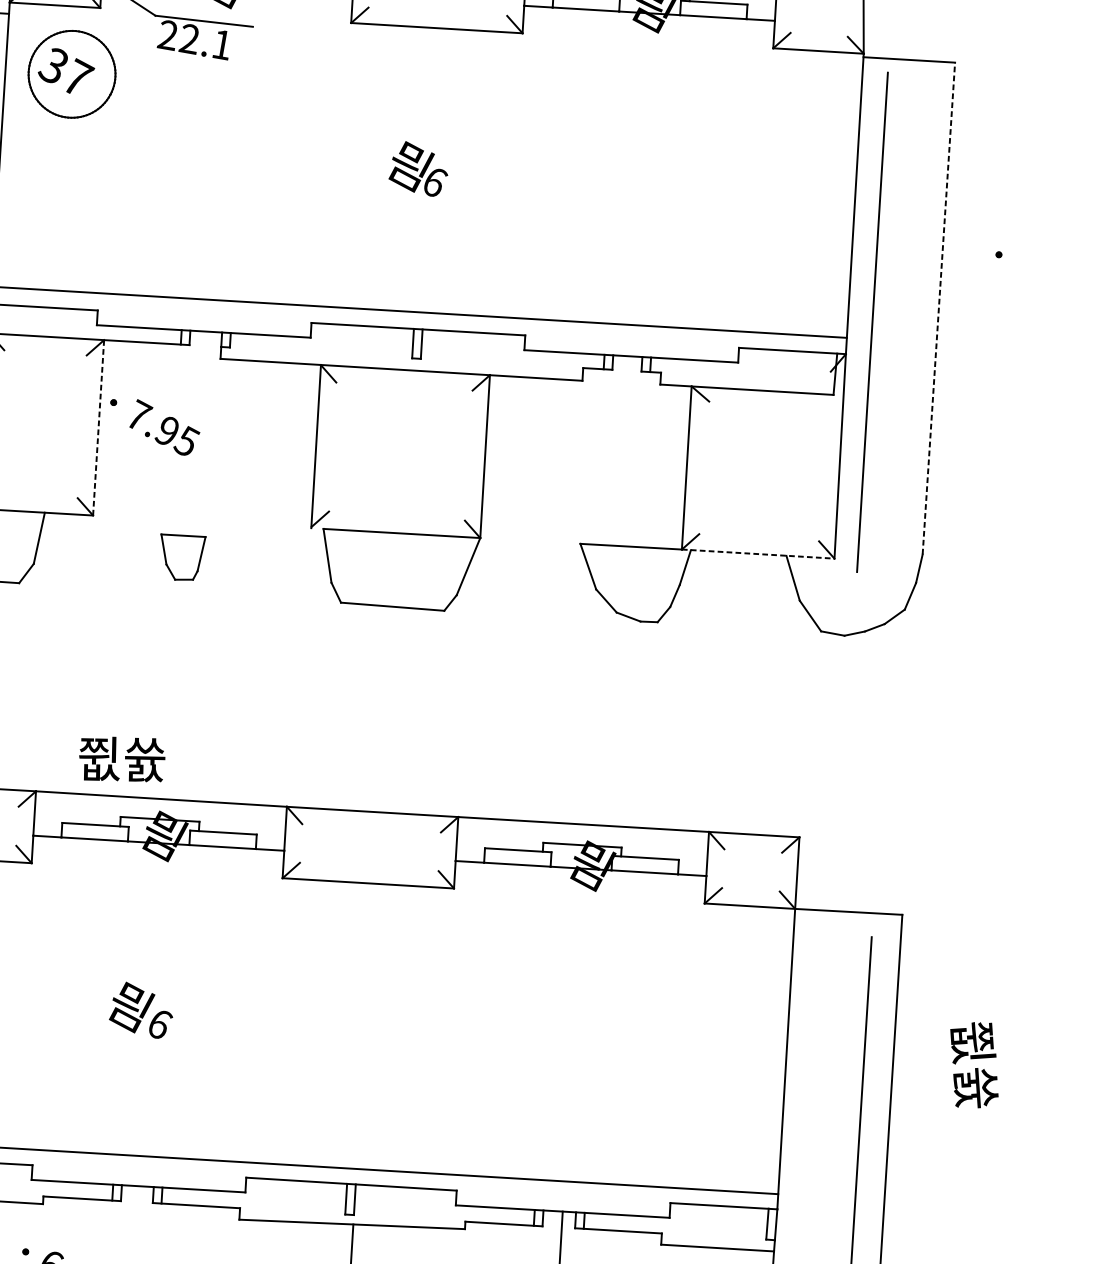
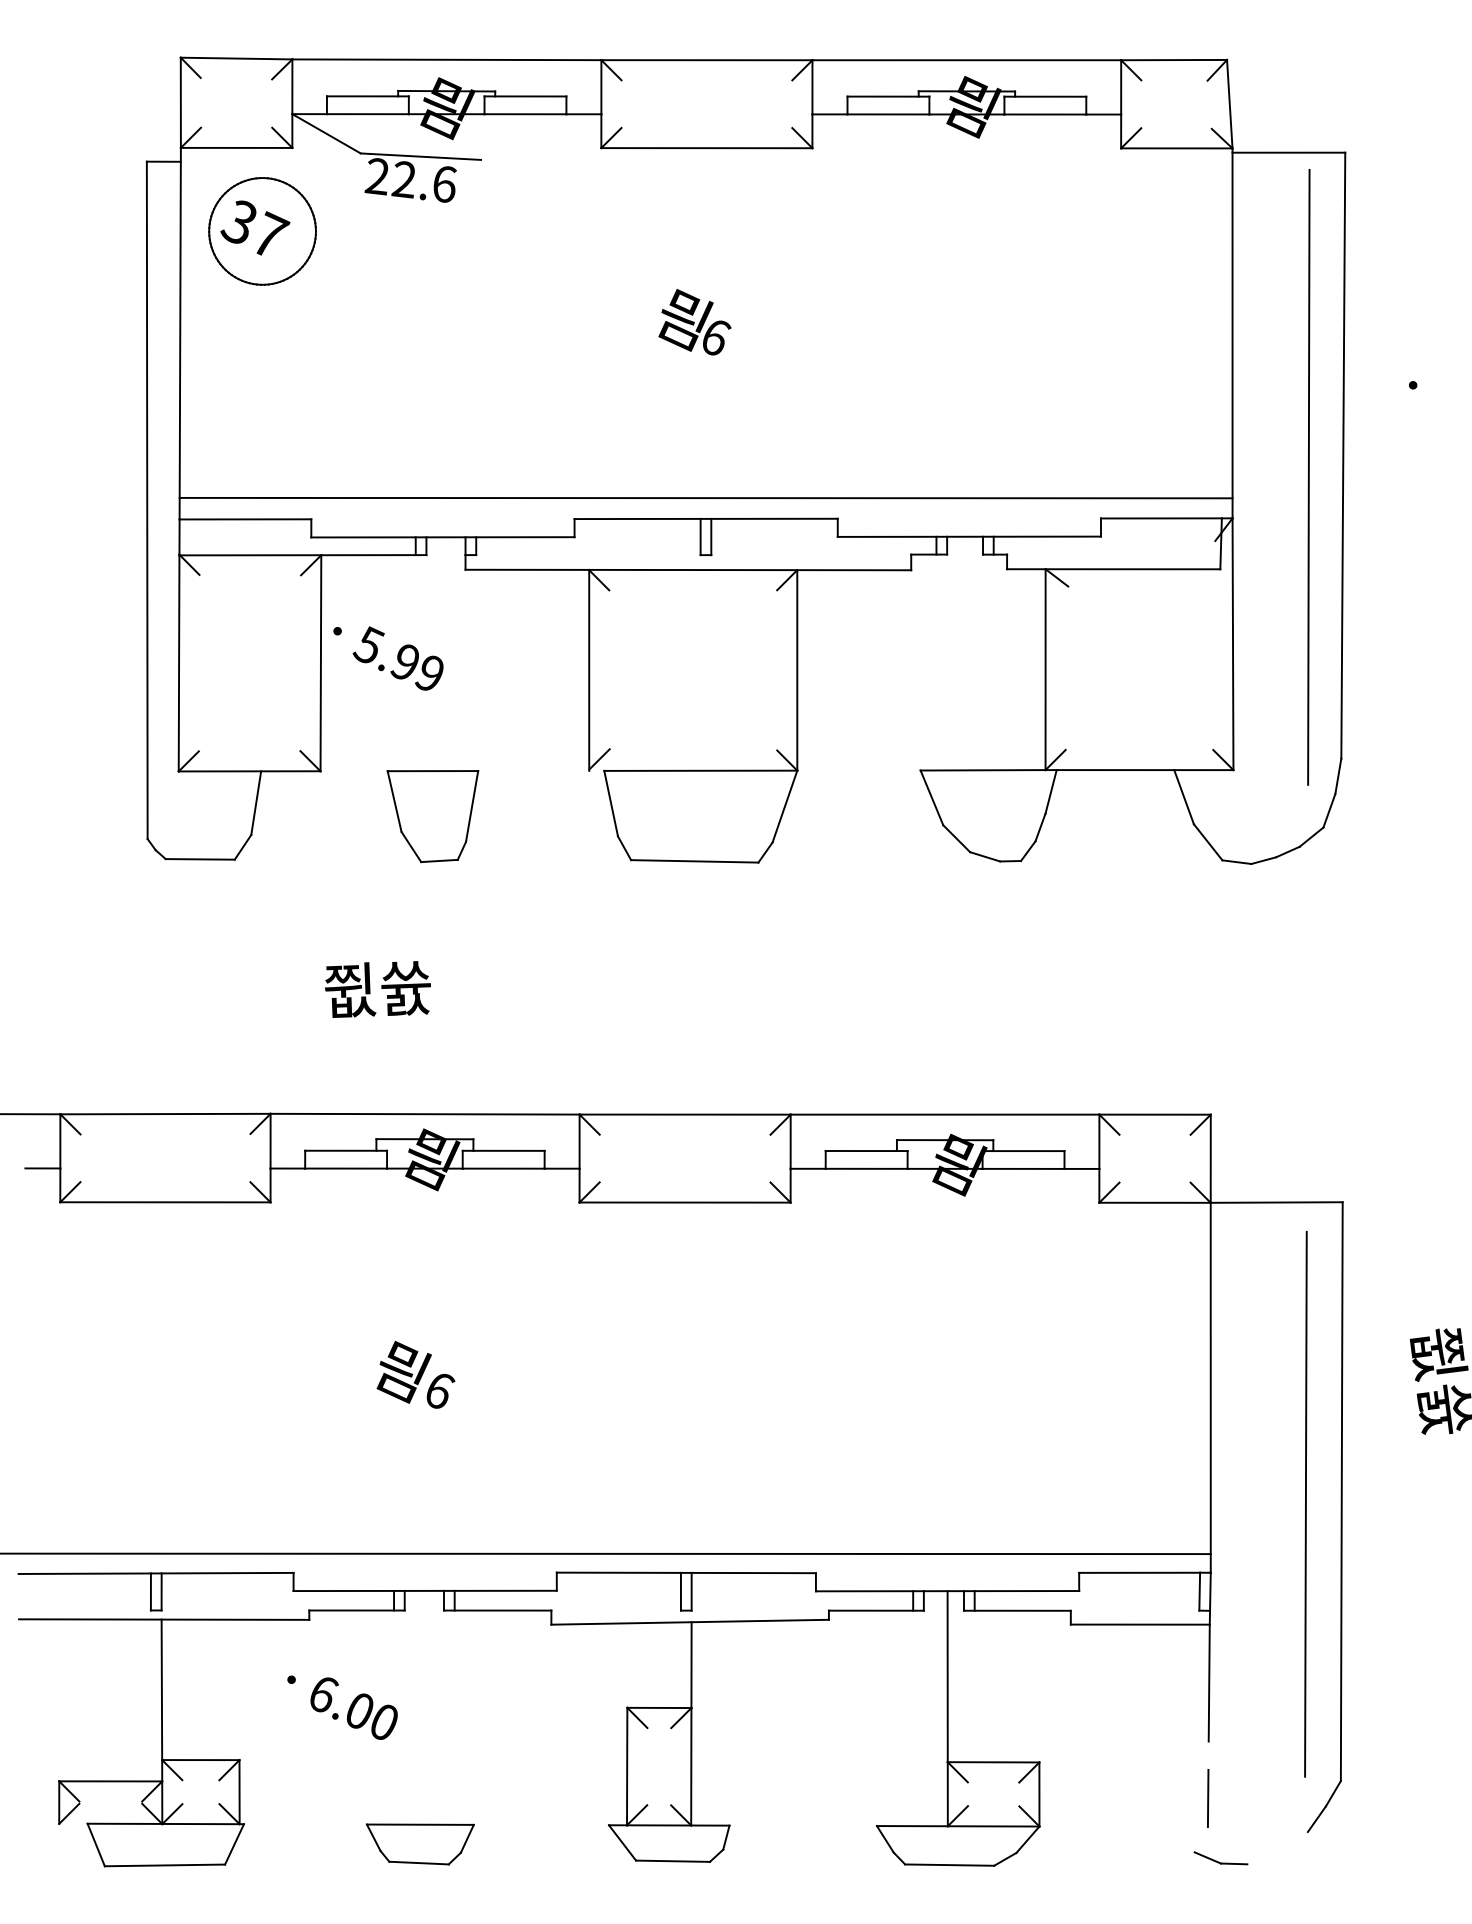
text: (222, 45) -> (444, 184), 22.1 -> 22.6
line: (939, 308) -> (1343, 455), dashed -> solid
line: (872, 322) -> (1308, 477), moved
line: (98, 427) -> (320, 662), dashed -> solid
text: (162, 427) -> (399, 658), 7.95 -> 5.99
line: (758, 554) -> (1139, 770), dashed -> solid
part: (181, 557) -> (432, 816), size x1.67
text: (121, 759) -> (377, 989), moved

